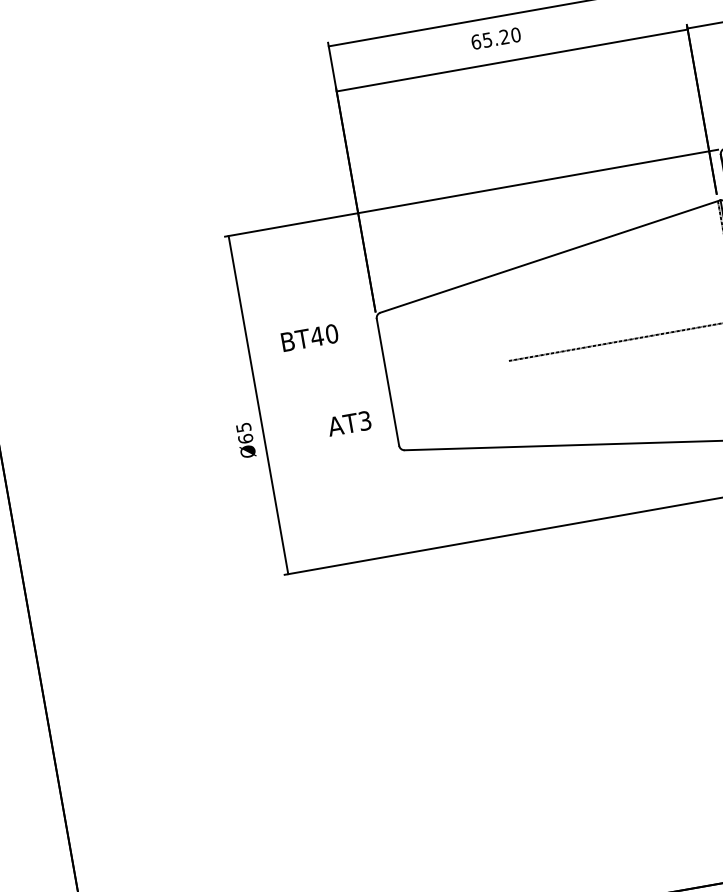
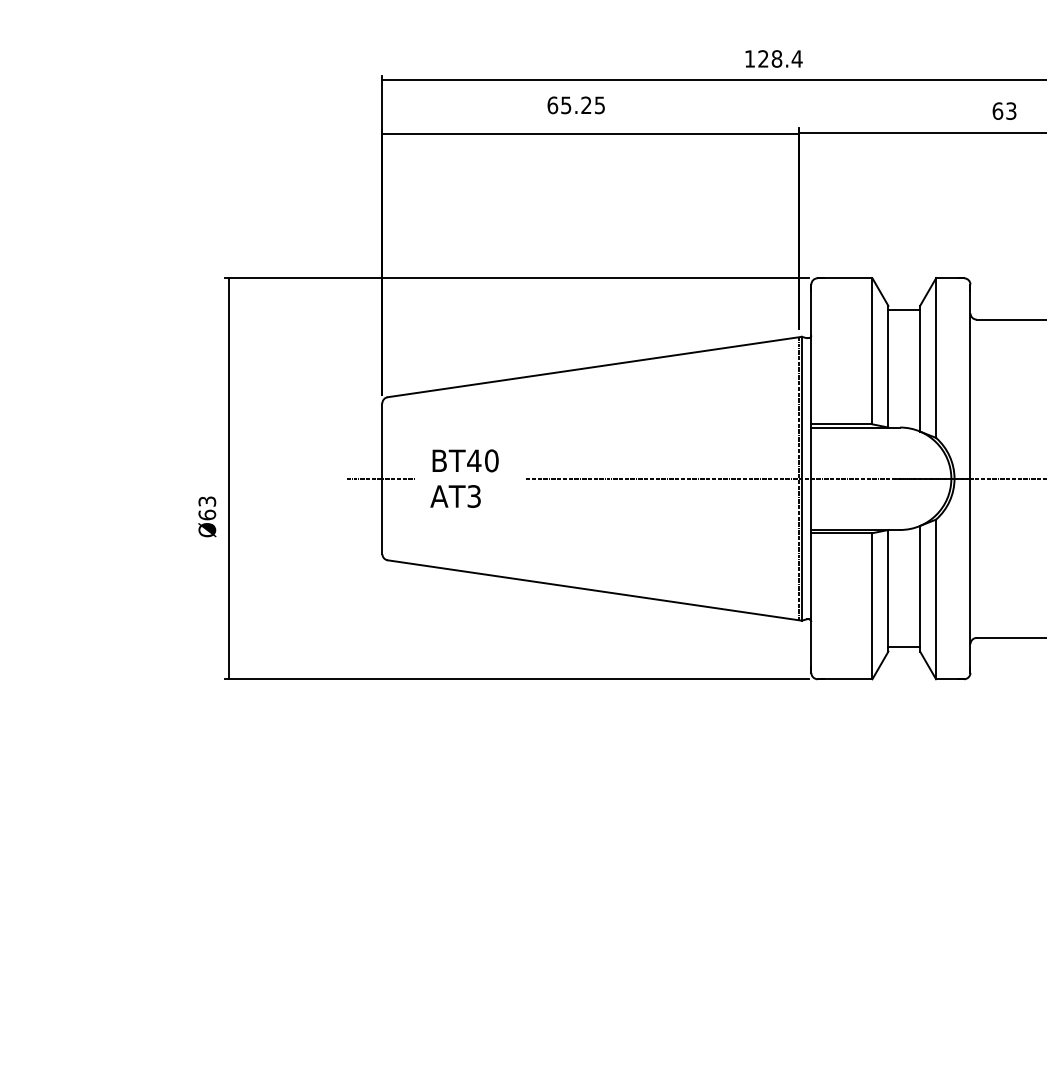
text: (515, 35) -> (599, 105), 65.20 -> 65.25
text: (309, 337) -> (465, 460), moved
line: (387, 382) -> (381, 478), added
text: (349, 423) -> (455, 496), moved
text: (243, 427) -> (206, 501), Ø65 -> Ø63

